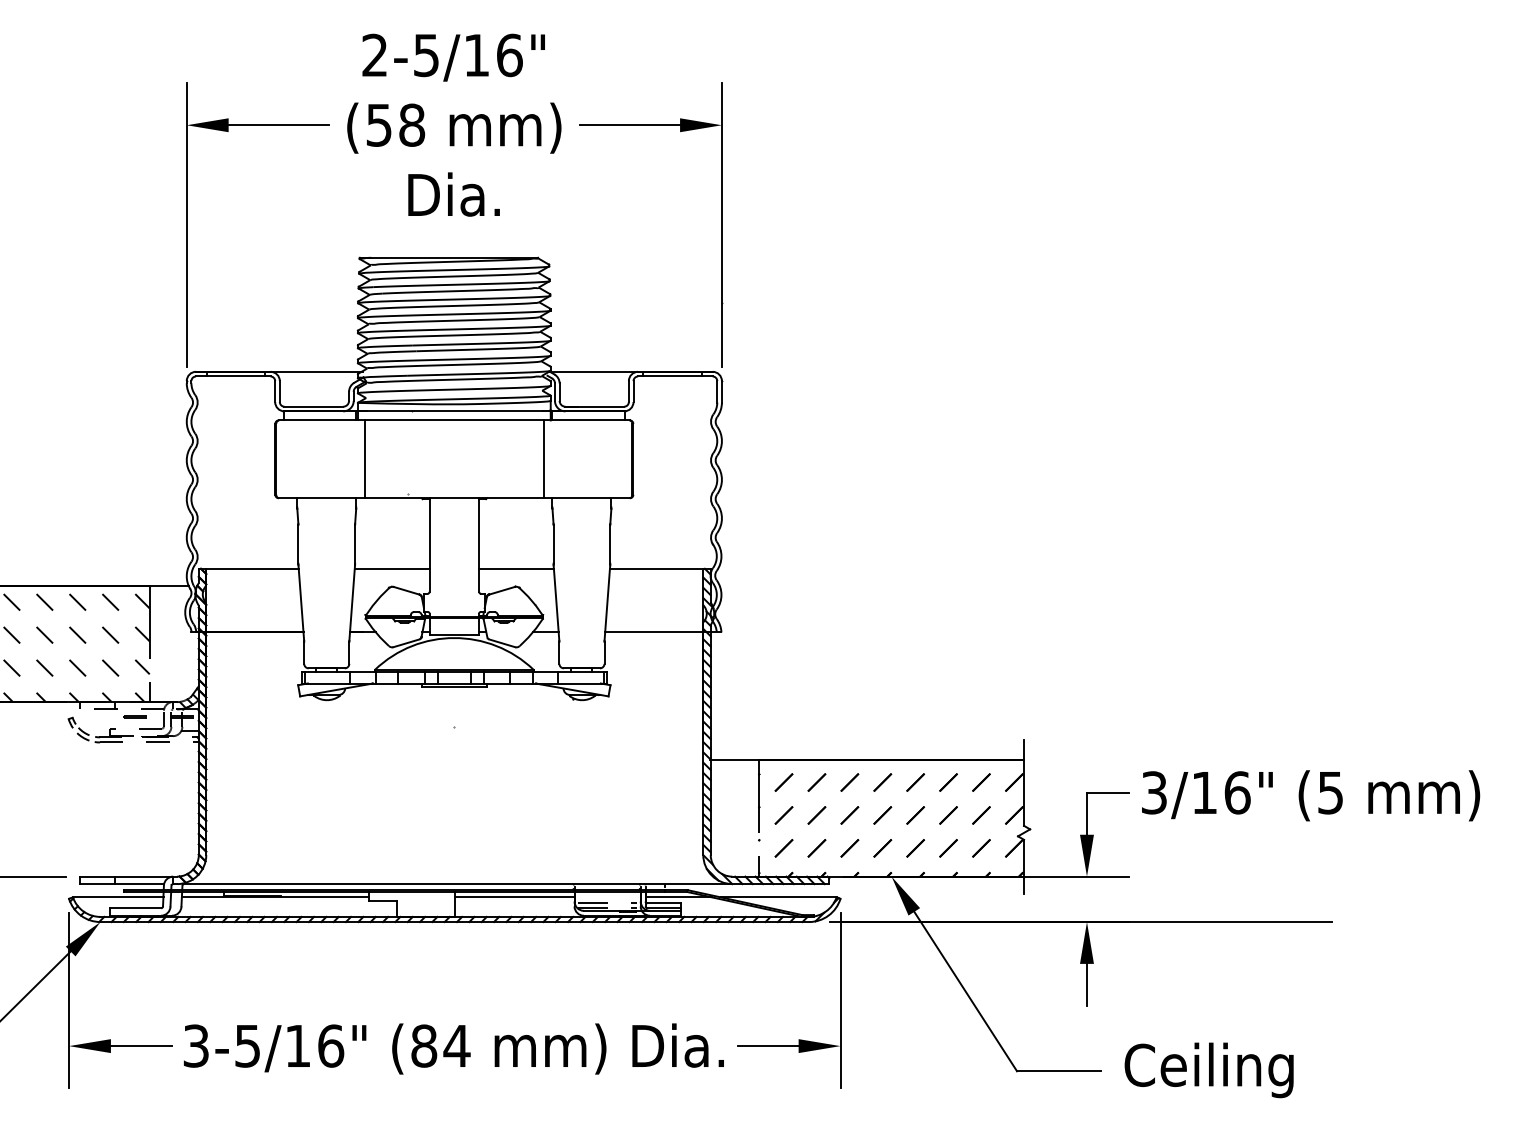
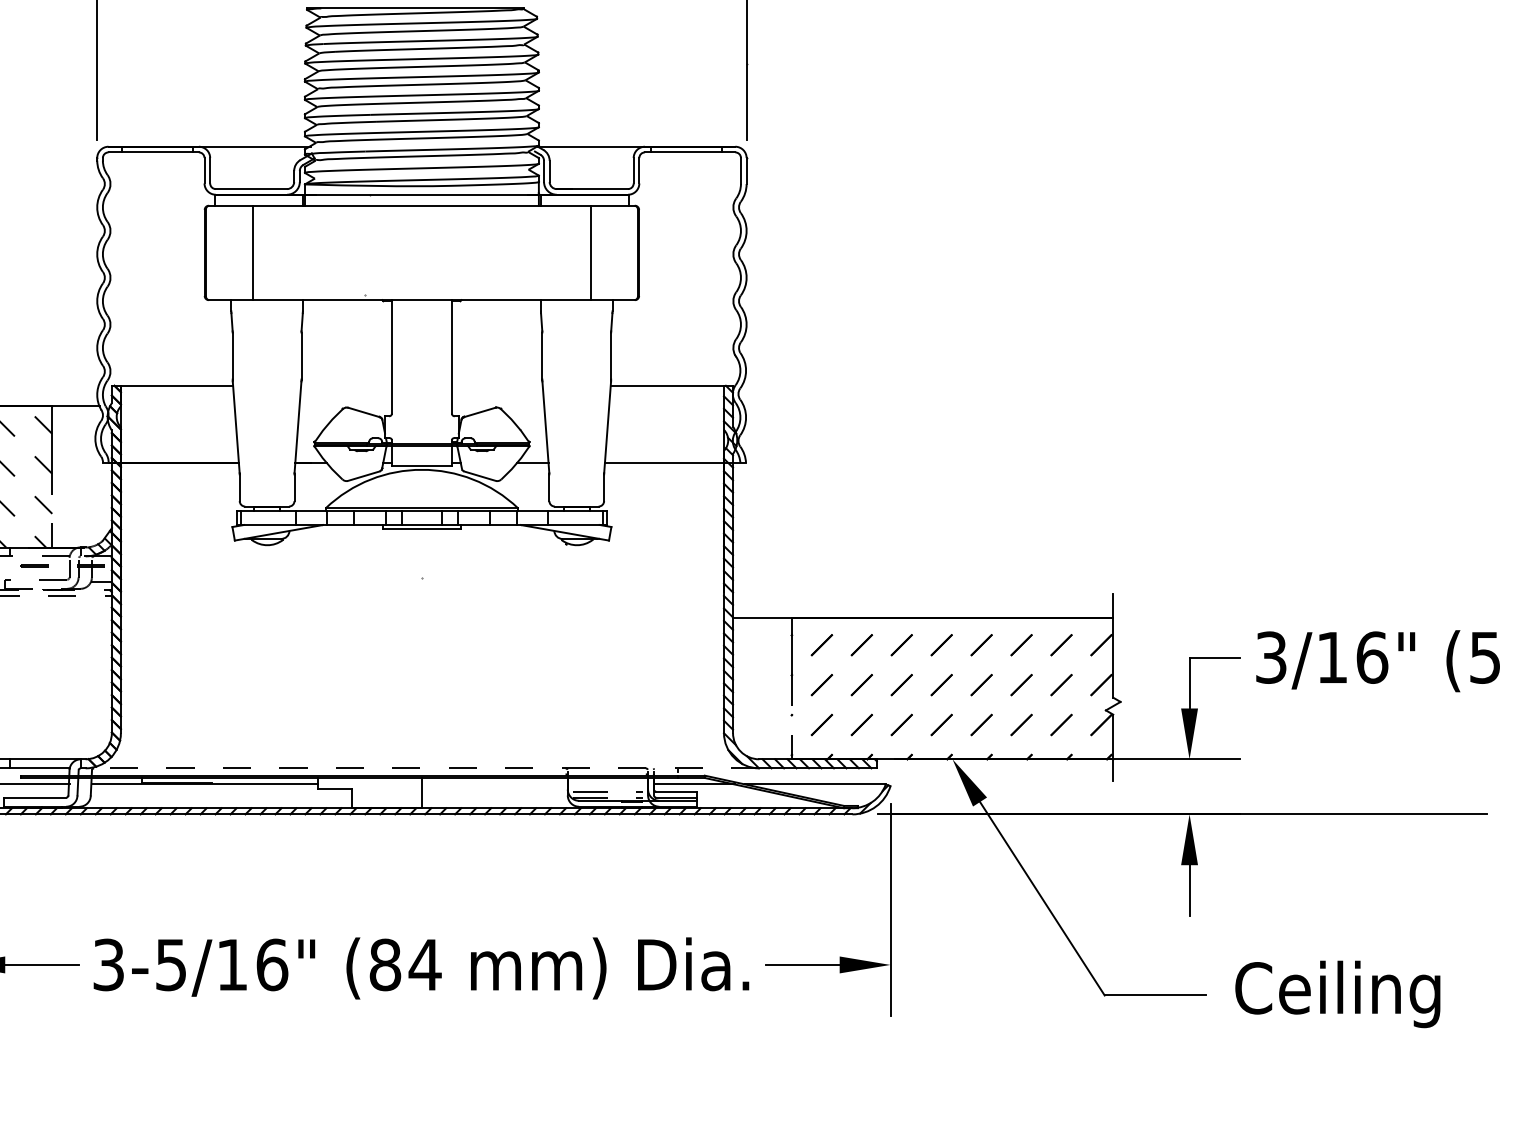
line: (365, 459) -> (253, 253), moved
line: (543, 459) -> (590, 253), moved
line: (391, 568) -> (345, 385), removed
line: (516, 568) -> (497, 385), removed
line: (457, 884) -> (425, 768), solid -> dashed
line: (514, 897) -> (494, 784), removed

